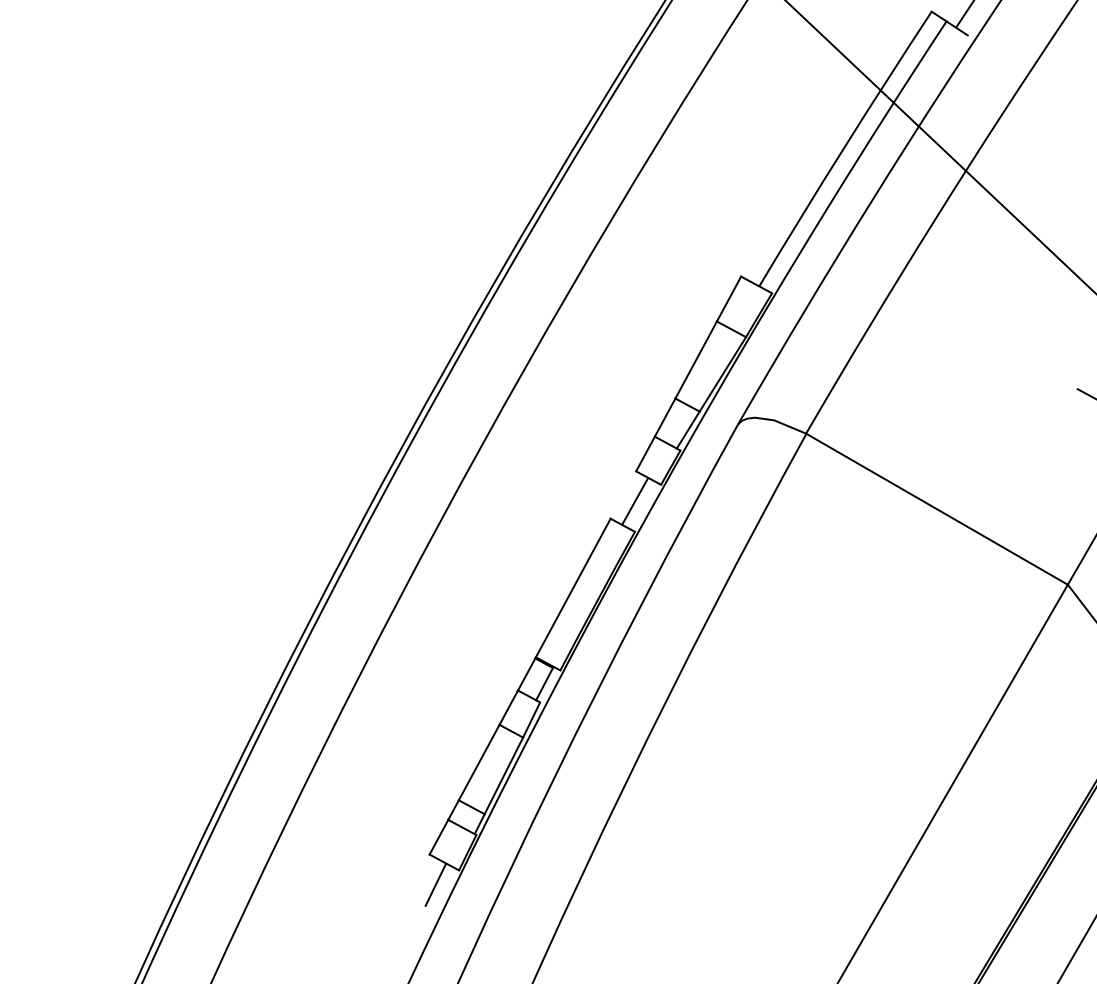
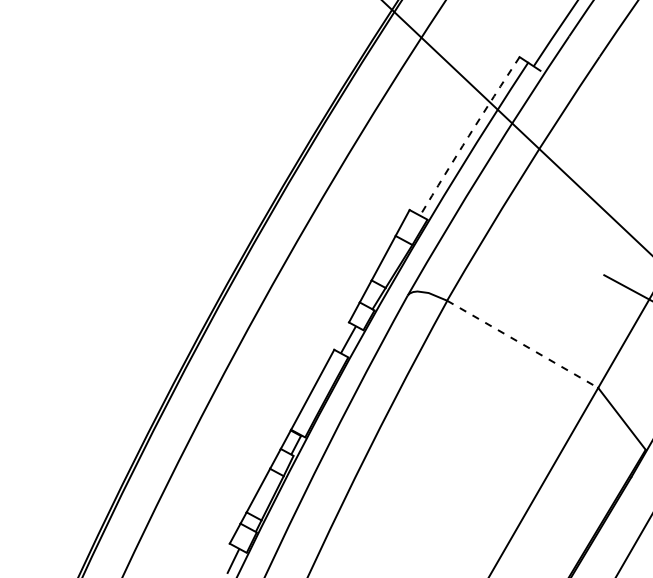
arc: (844, 147) -> (469, 135), solid -> dashed
line: (938, 509) -> (523, 344), solid -> dashed

